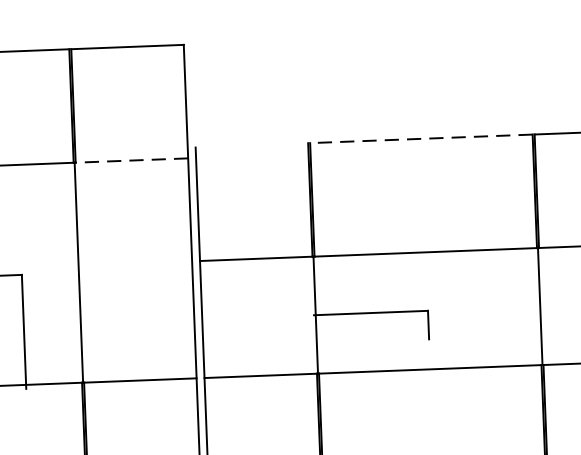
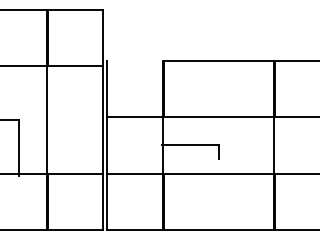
line: (421, 138) -> (218, 60), dashed -> solid
line: (131, 160) -> (75, 65), dashed -> solid

